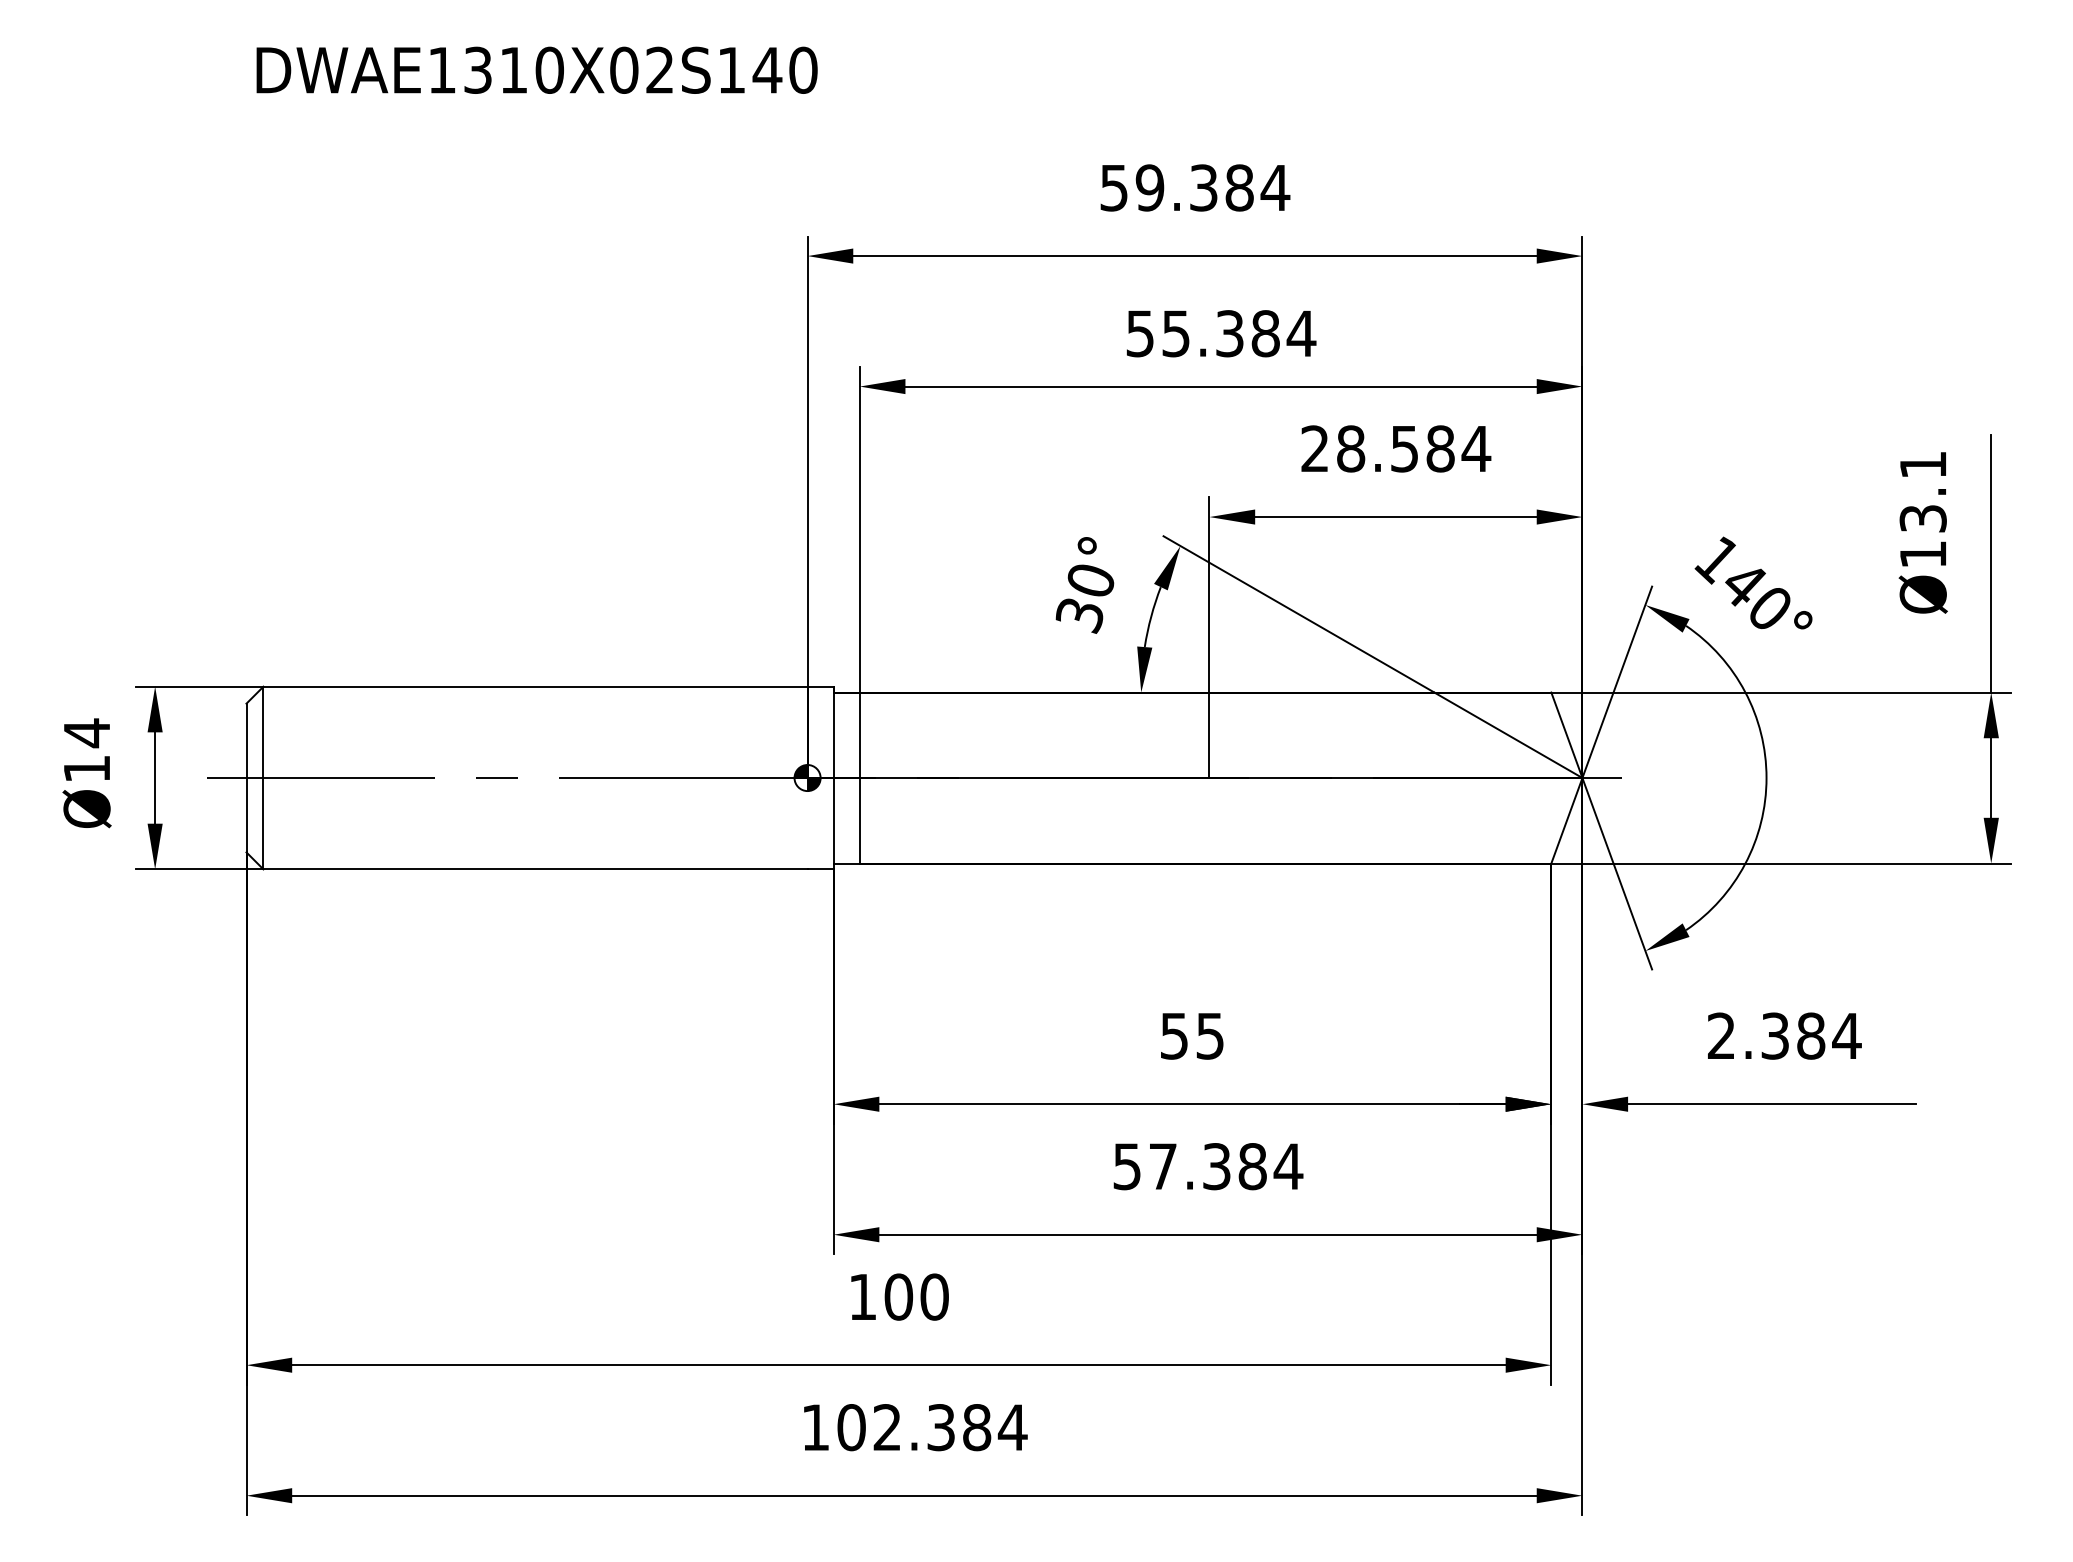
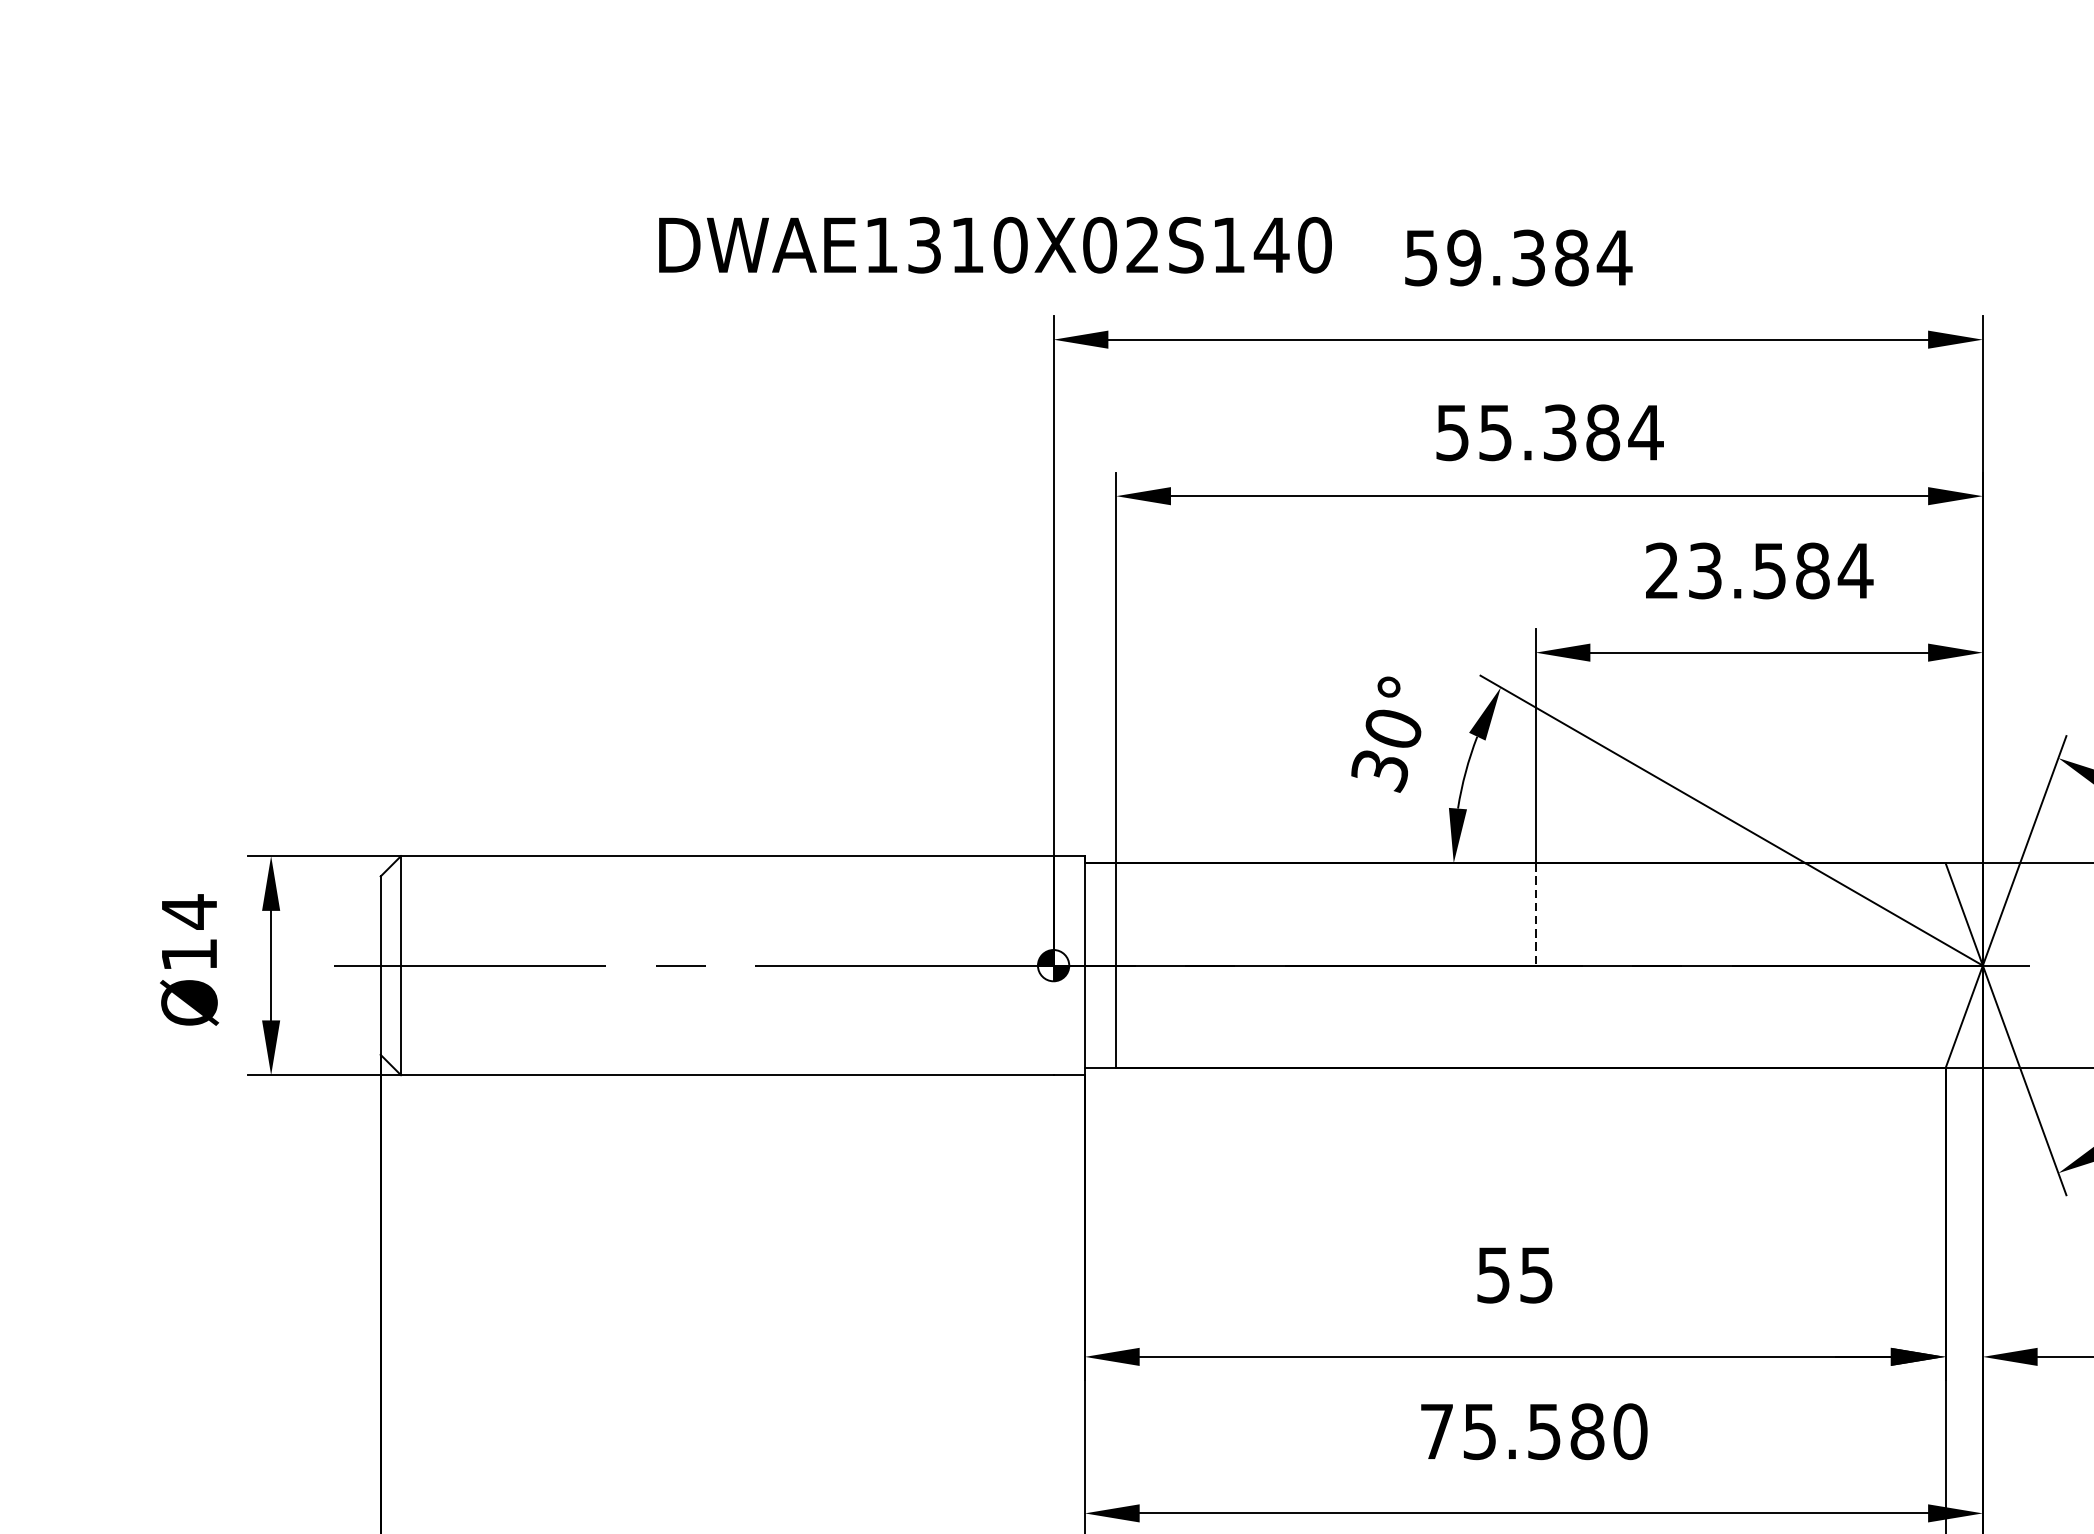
text: (536, 69) -> (994, 244), moved
text: (1351, 448) -> (1705, 570), 28.584 -> 23.584
line: (1209, 735) -> (1535, 914), solid -> dashed
text: (1208, 1166) -> (1534, 1431), 57.384 -> 75.580

